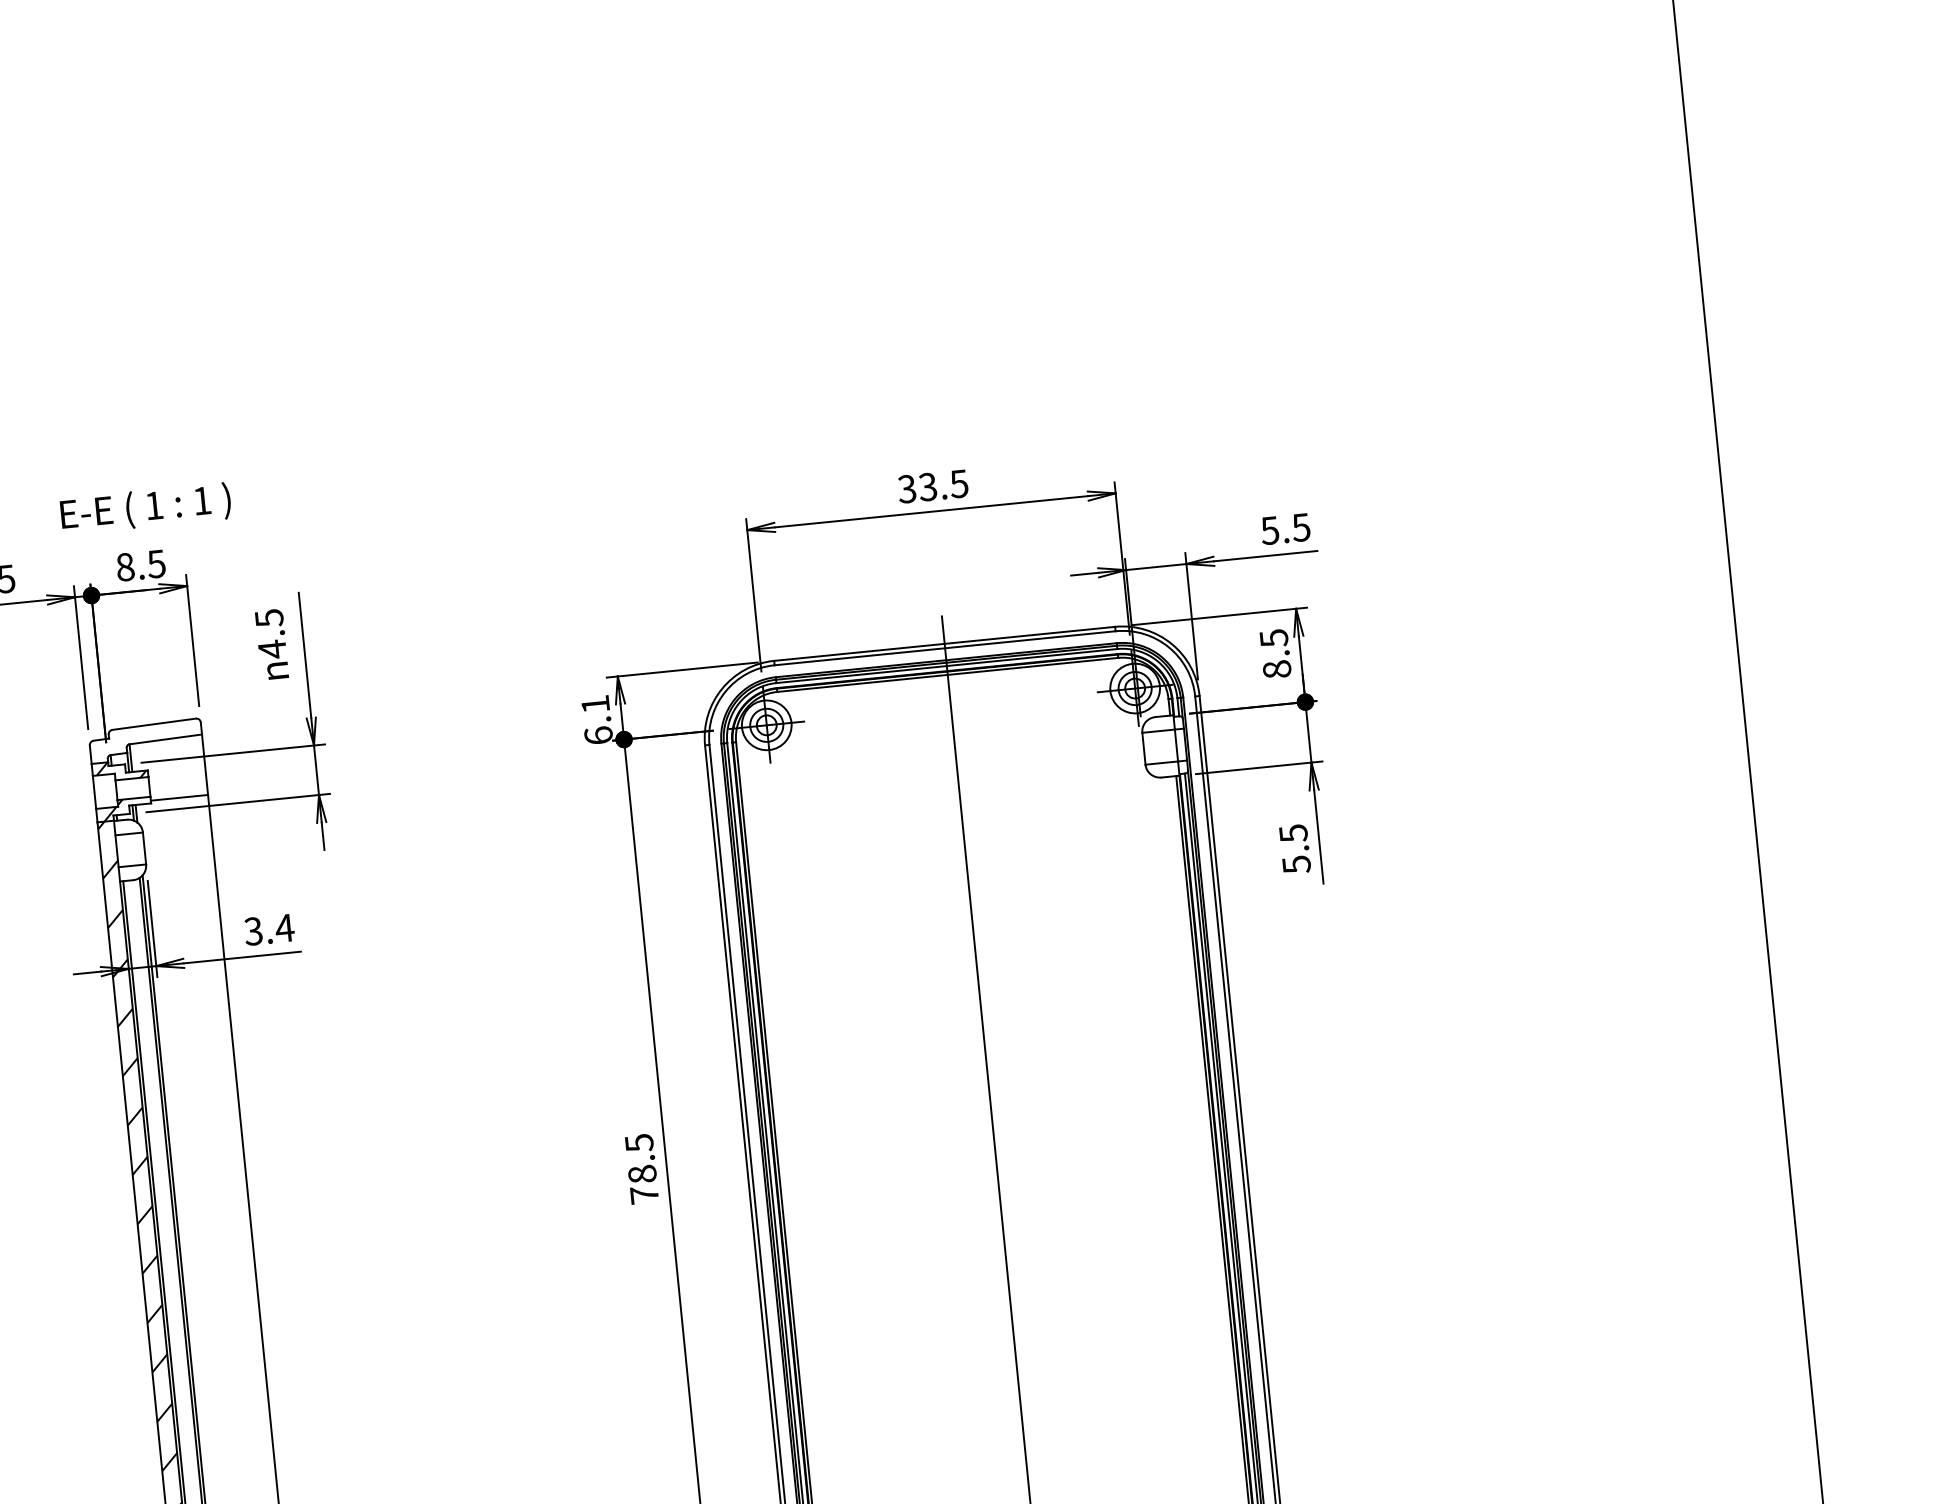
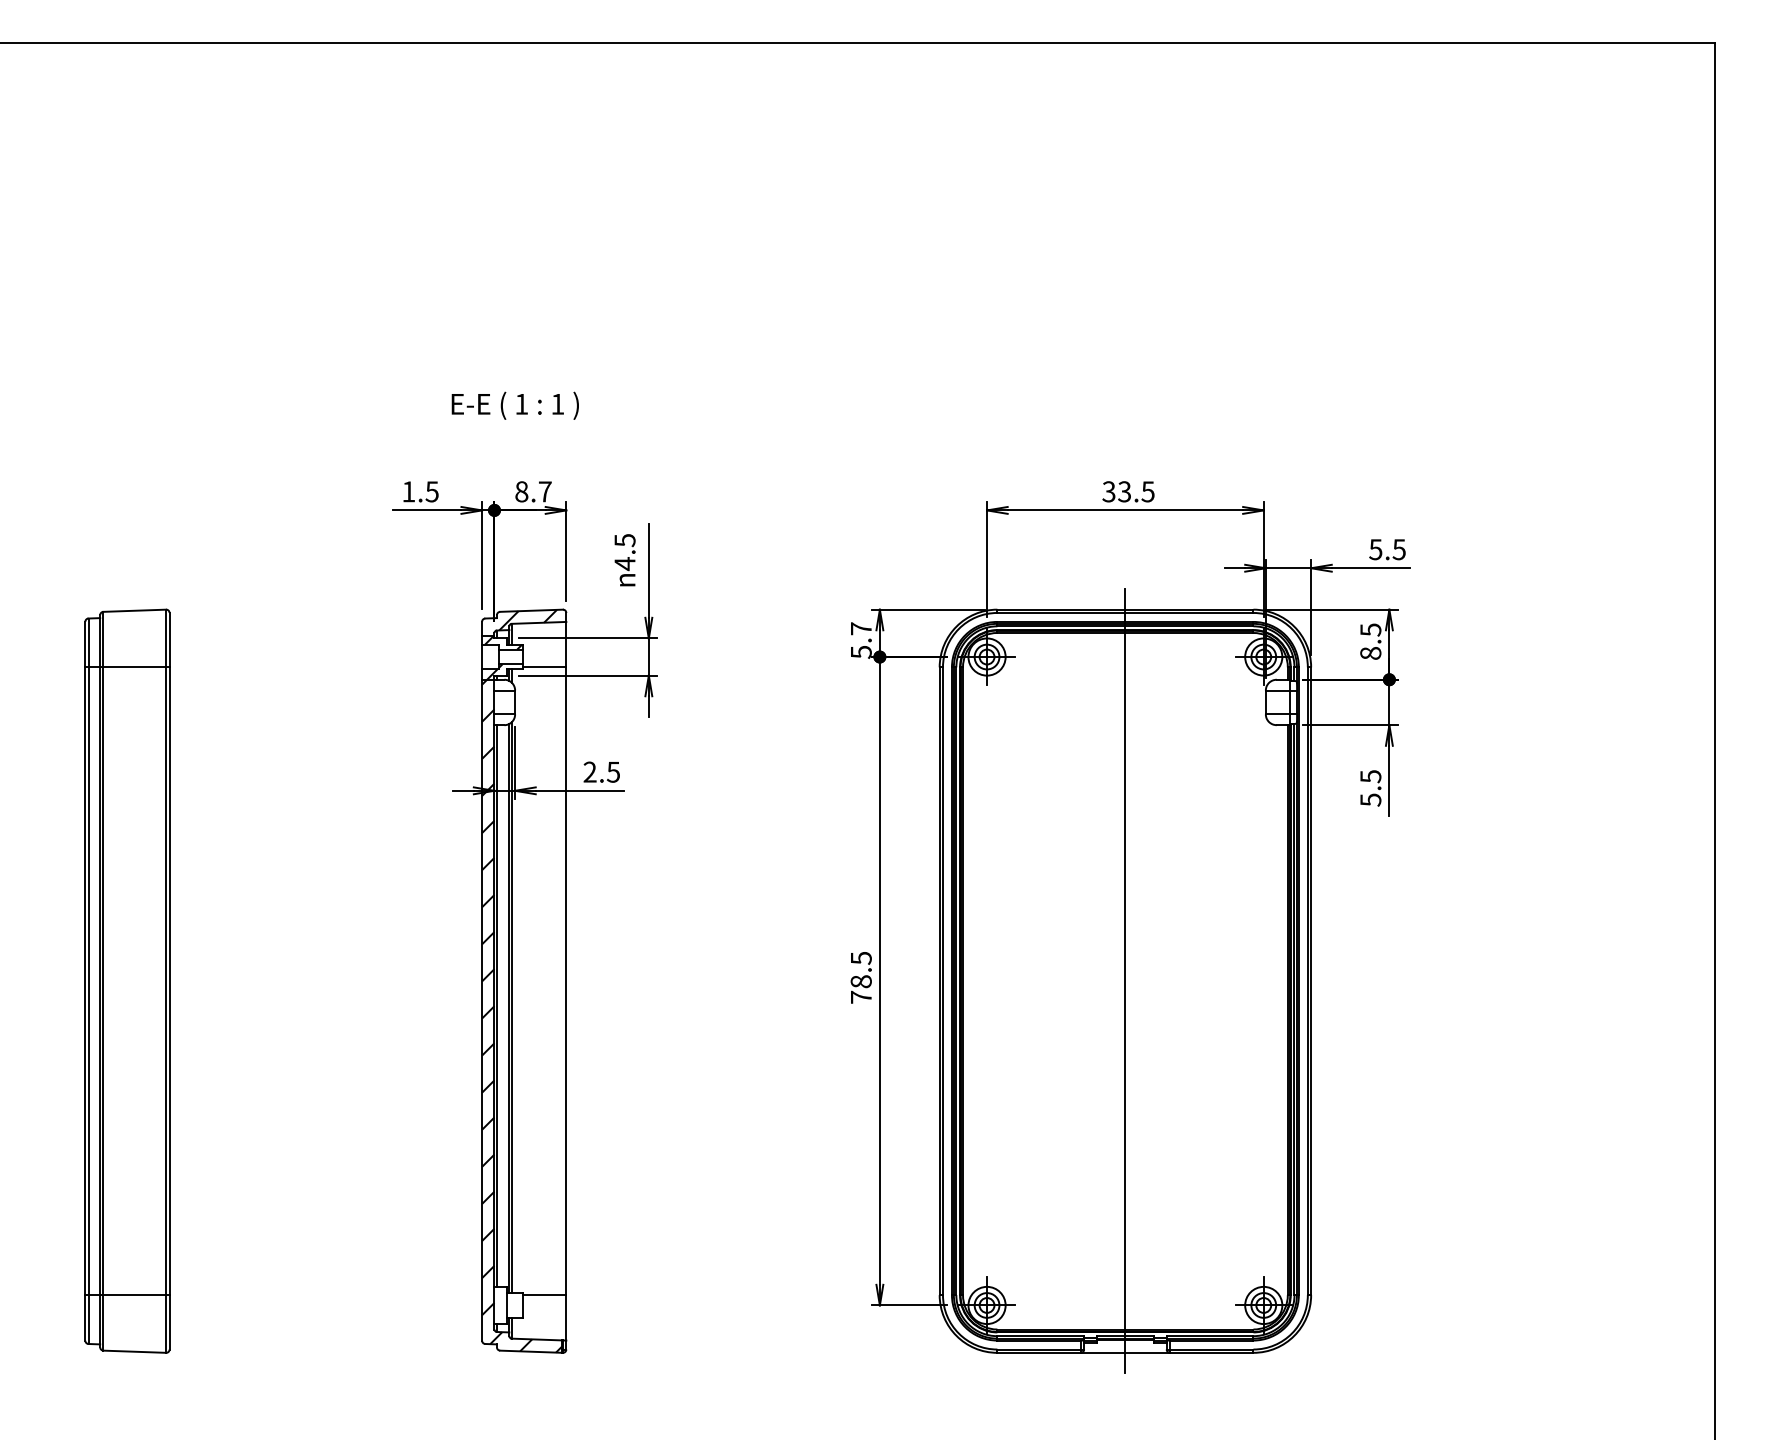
text: (144, 508) -> (514, 405), moved
text: (155, 563) -> (544, 491), 8.5 -> 8.7
text: (596, 720) -> (860, 640), 6.1 -> 5.7
hatch: (147, 740) -> (525, 622), added
text: (268, 930) -> (601, 772), 3.4 -> 2.5

